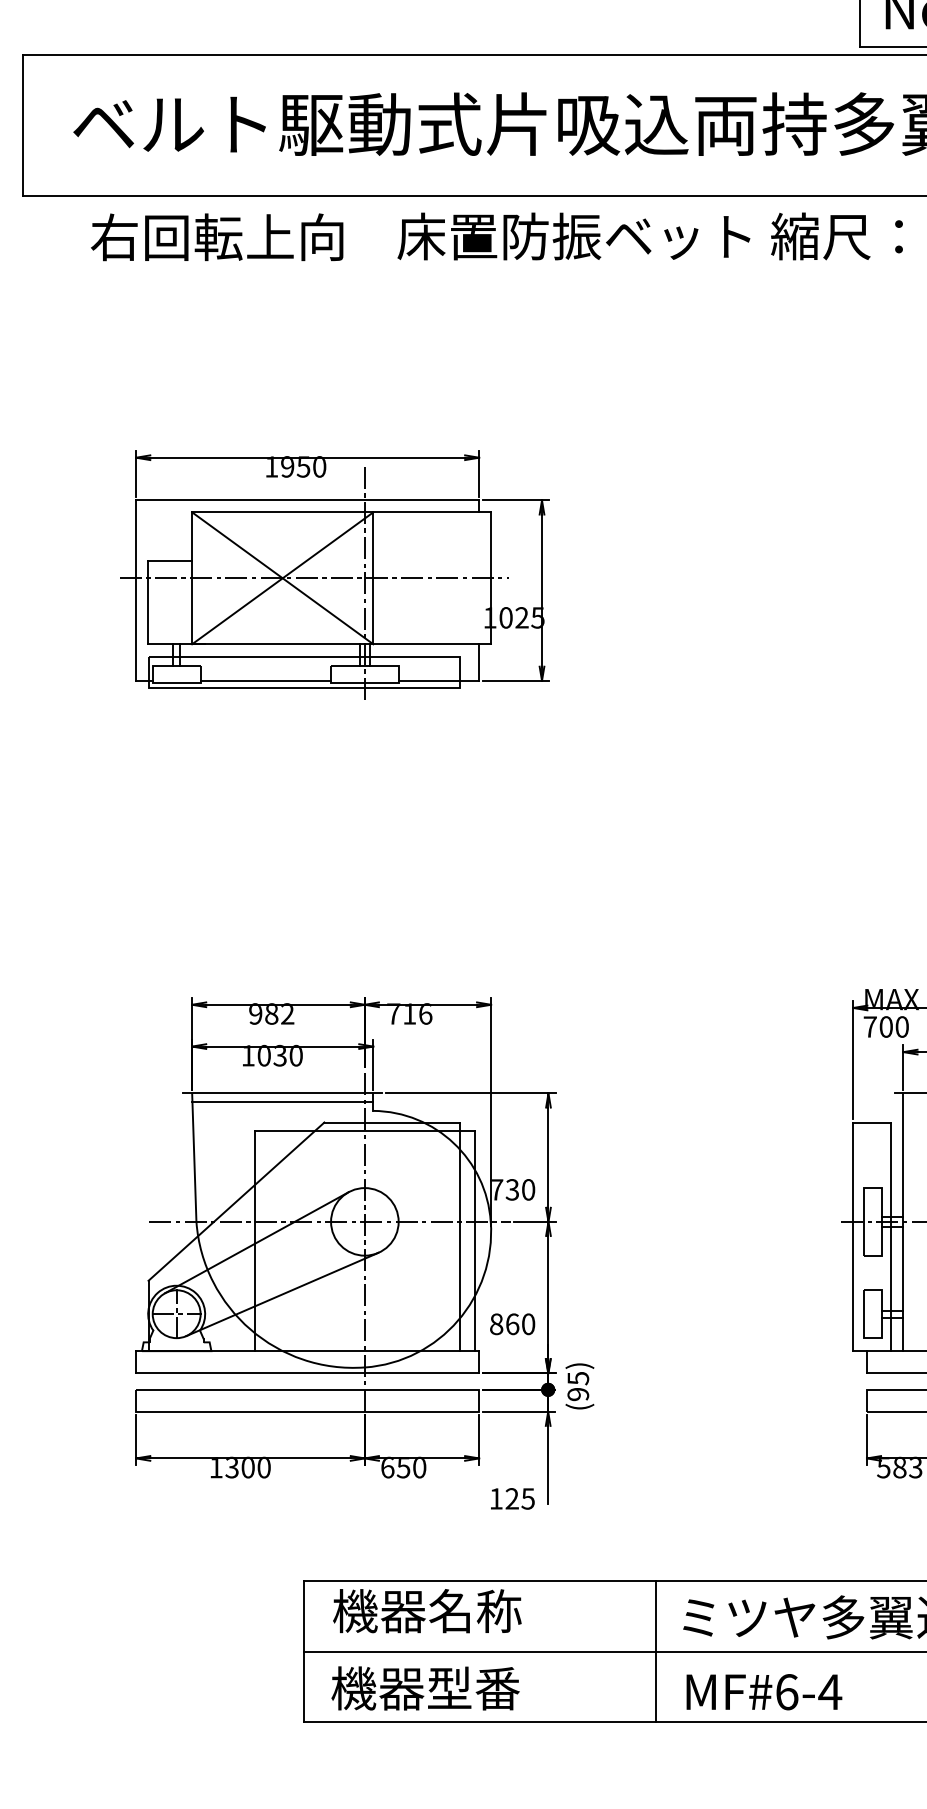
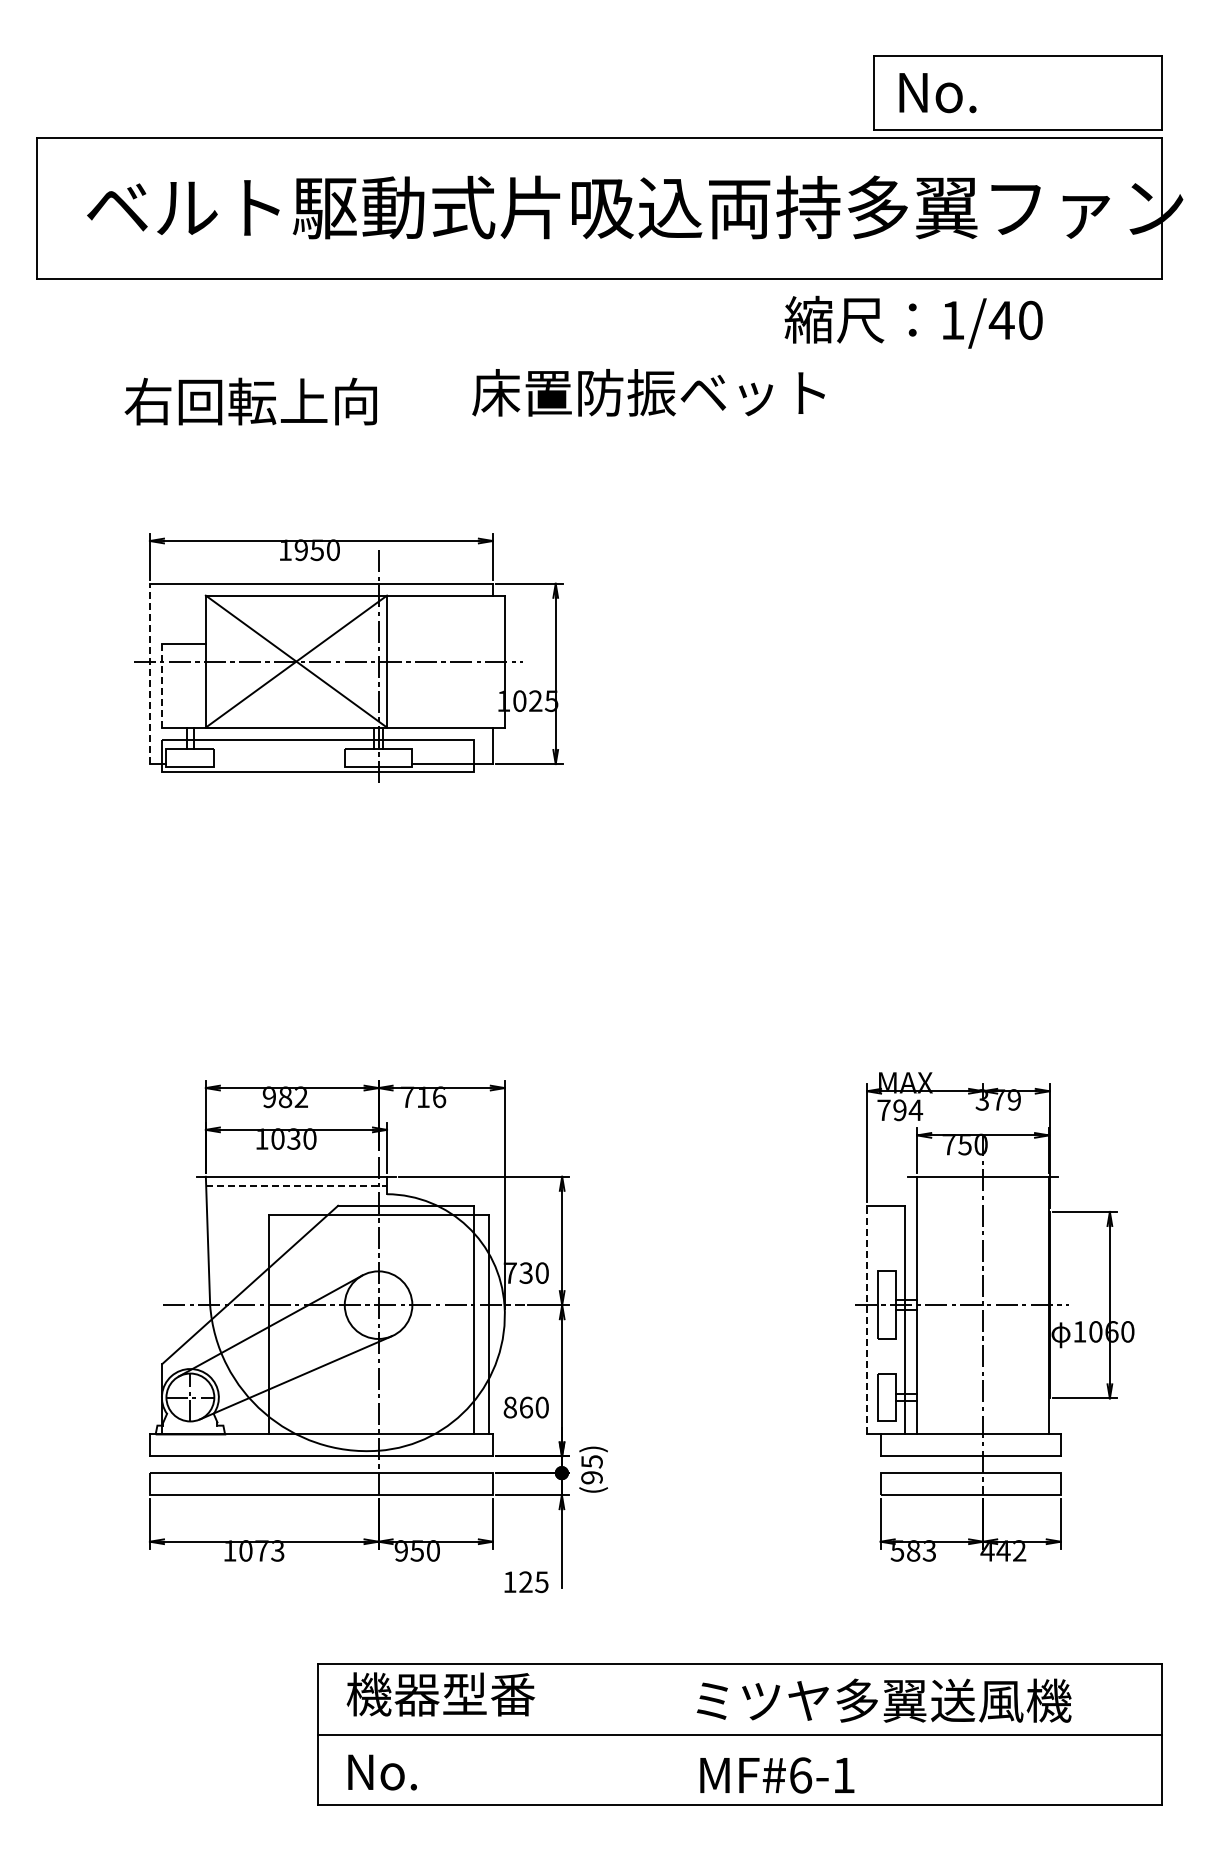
text: (573, 236) -> (648, 392), moved
text: (216, 237) -> (250, 401), moved
line: (135, 590) -> (149, 673), solid -> dashed
line: (147, 602) -> (161, 685), solid -> dashed
line: (265, 681) -> (279, 764), removed
text: (894, 1027) -> (908, 1110), 700 -> 794
line: (283, 1102) -> (297, 1185), solid -> dashed
line: (853, 1236) -> (867, 1319), solid -> dashed
text: (247, 1467) -> (261, 1550), 1300 -> 1073
text: (387, 1467) -> (401, 1550), 650 -> 950
text: (474, 1611) -> (488, 1694), 機器名称 -> 機器型番
line: (655, 1651) -> (669, 1734), removed
text: (425, 1688) -> (439, 1771), 機器型番 -> No.
text: (829, 1692) -> (843, 1775), MF#6-4 -> MF#6-1

